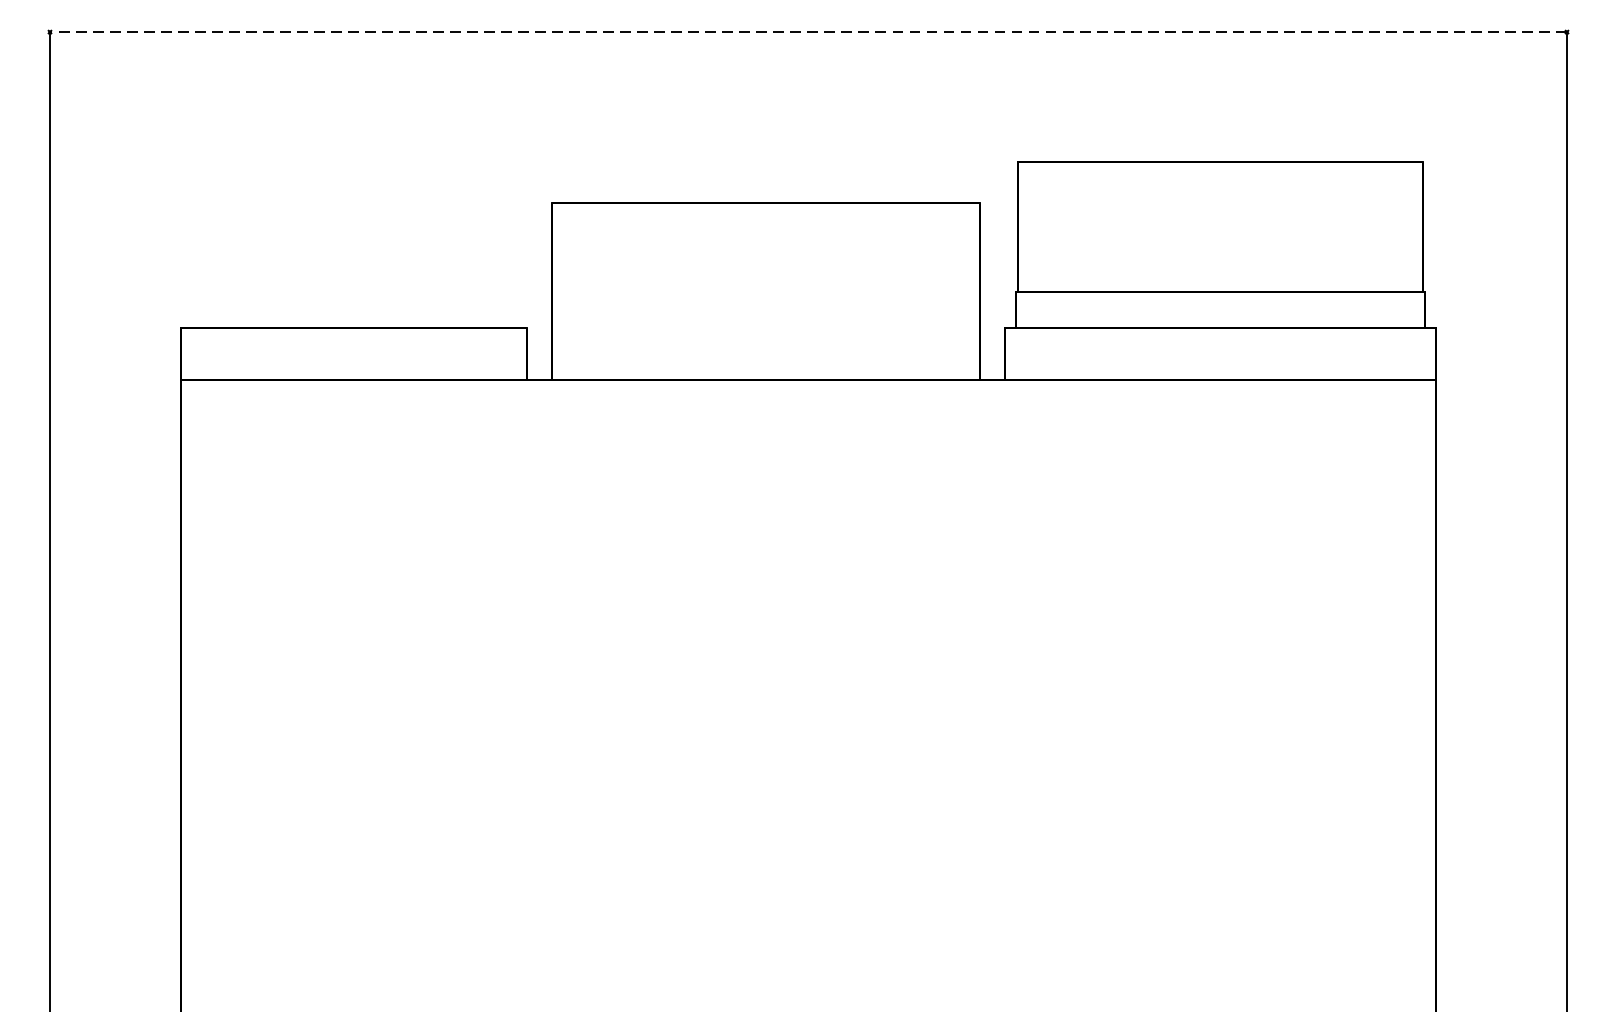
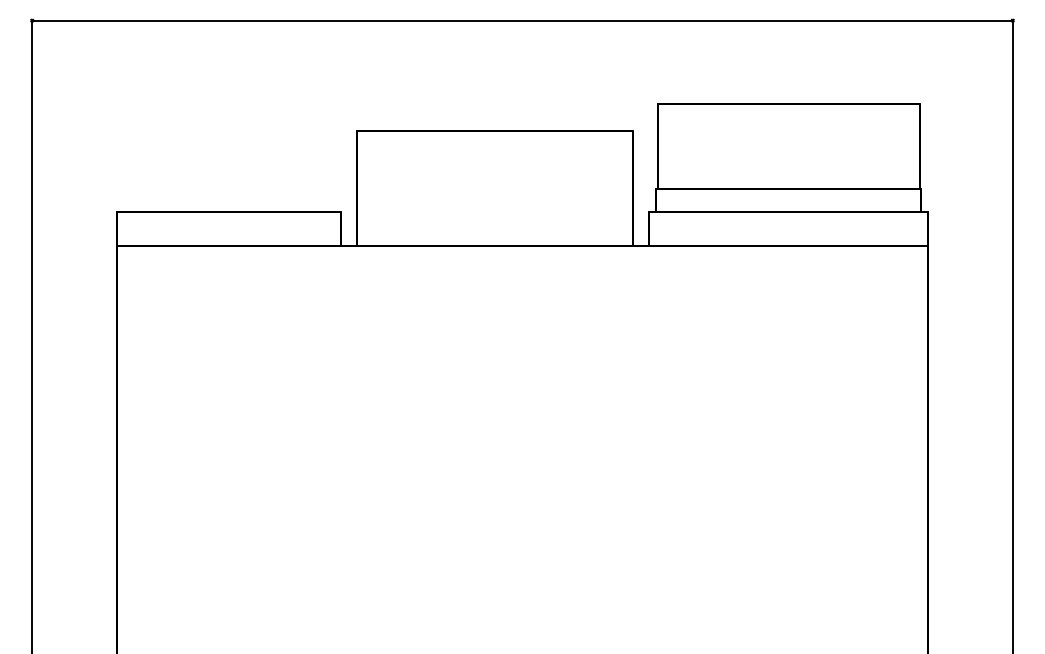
line: (808, 31) -> (522, 20), dashed -> solid

